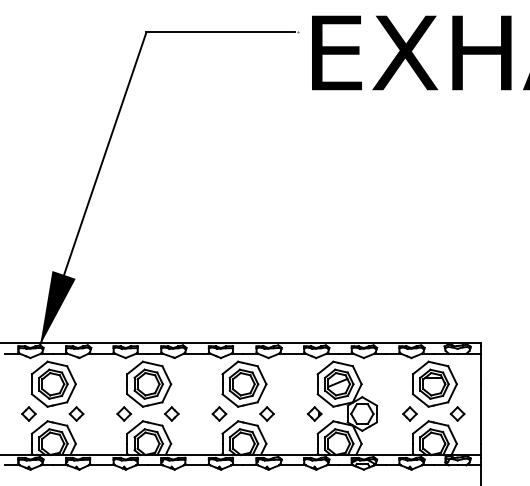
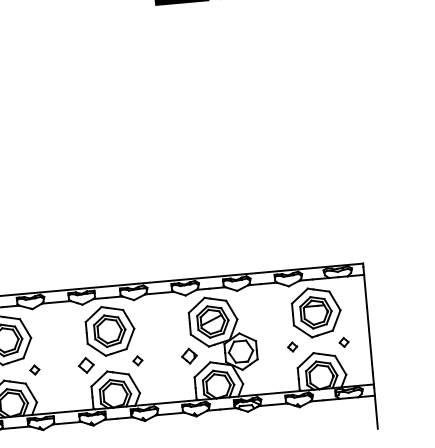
part: (171, 413) -> (34, 369), size x0.6
part: (266, 413) -> (137, 360), size x0.6
part: (409, 413) -> (292, 346), size x0.6
part: (457, 413) -> (343, 341), size x0.6

